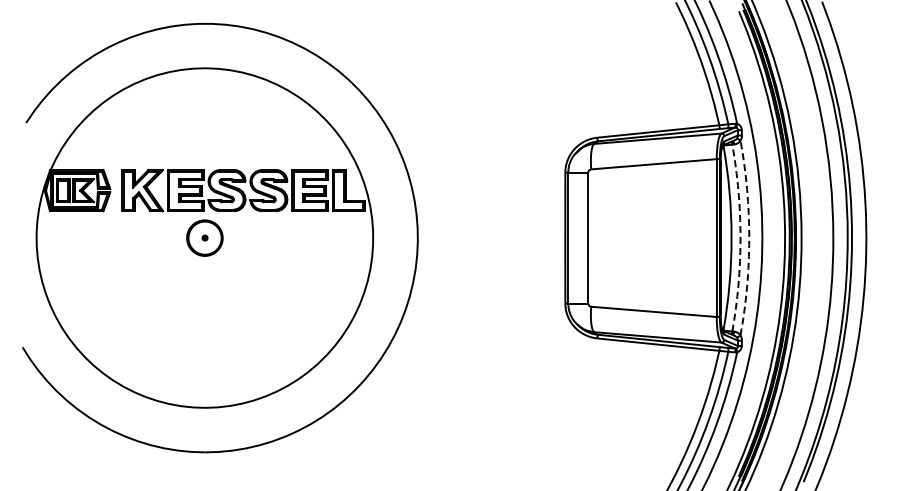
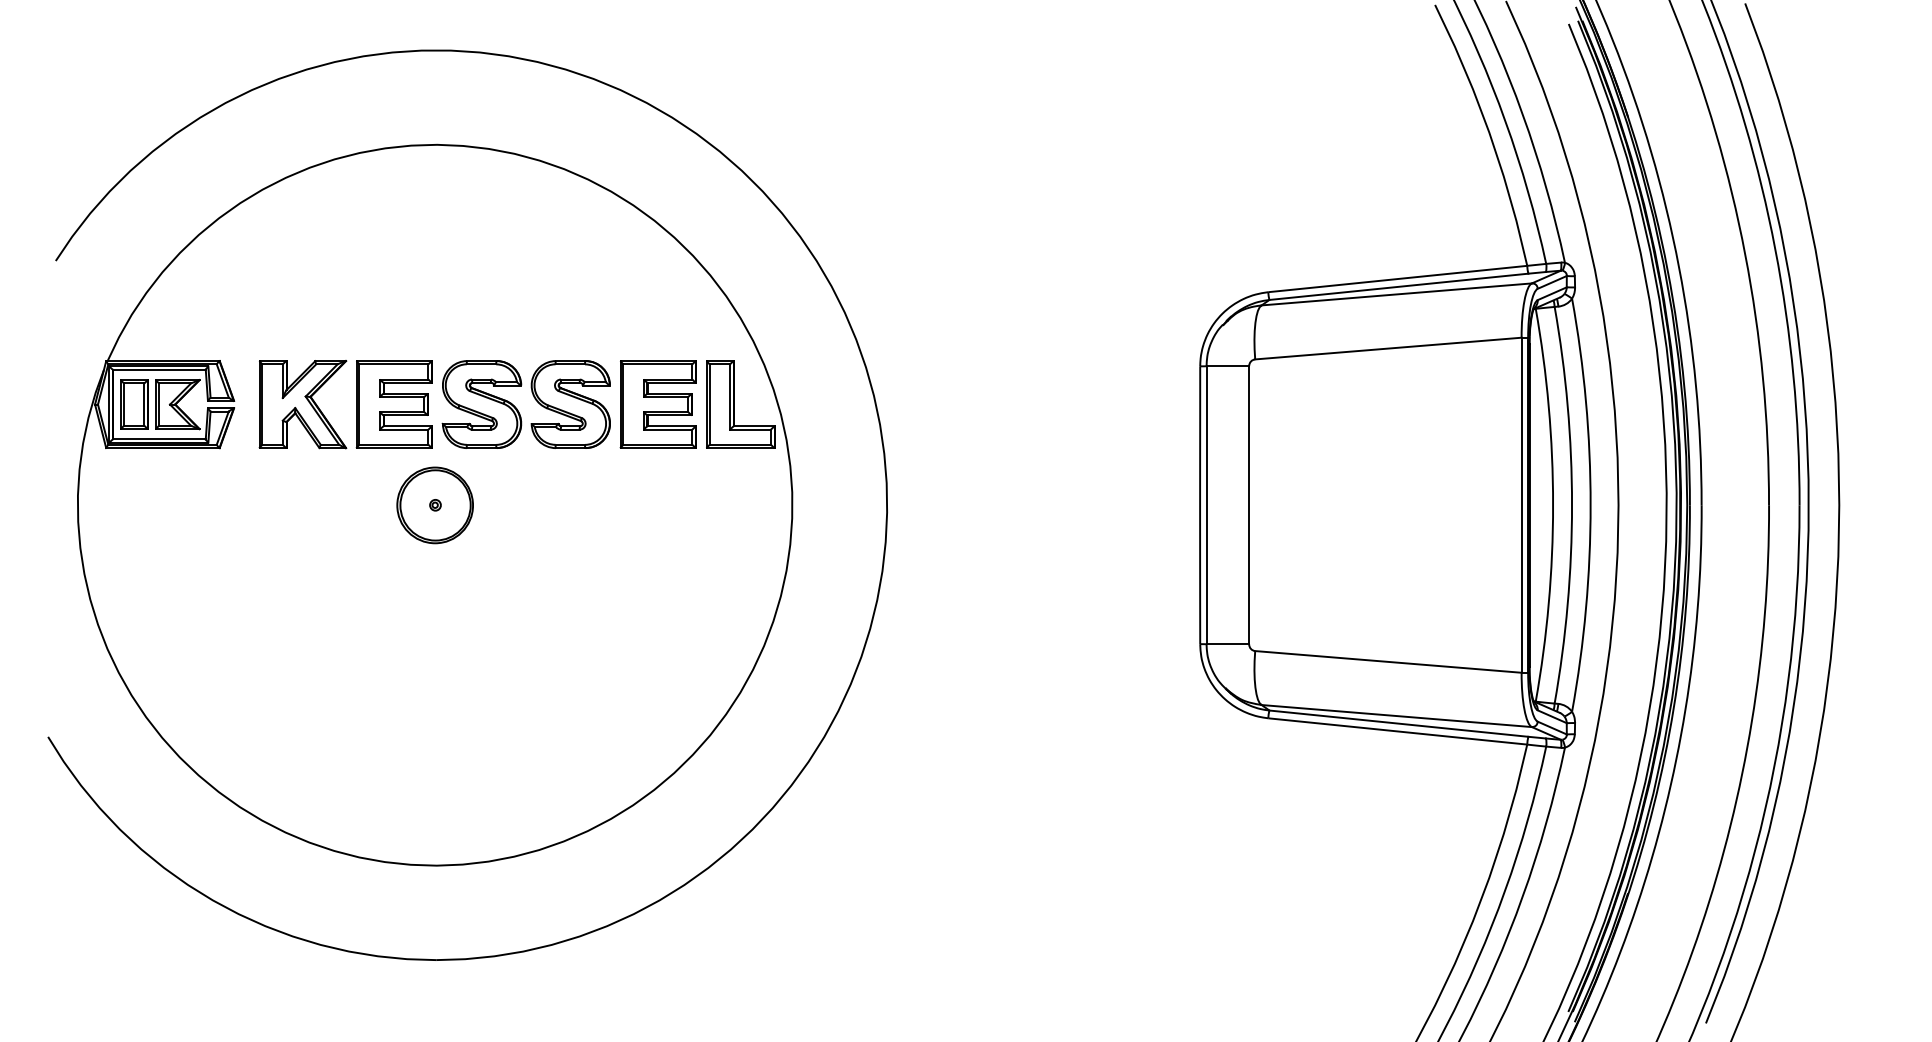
arc: (740, 238) -> (1572, 506), dashed -> solid
arc: (749, 238) -> (1591, 506), dashed -> solid

